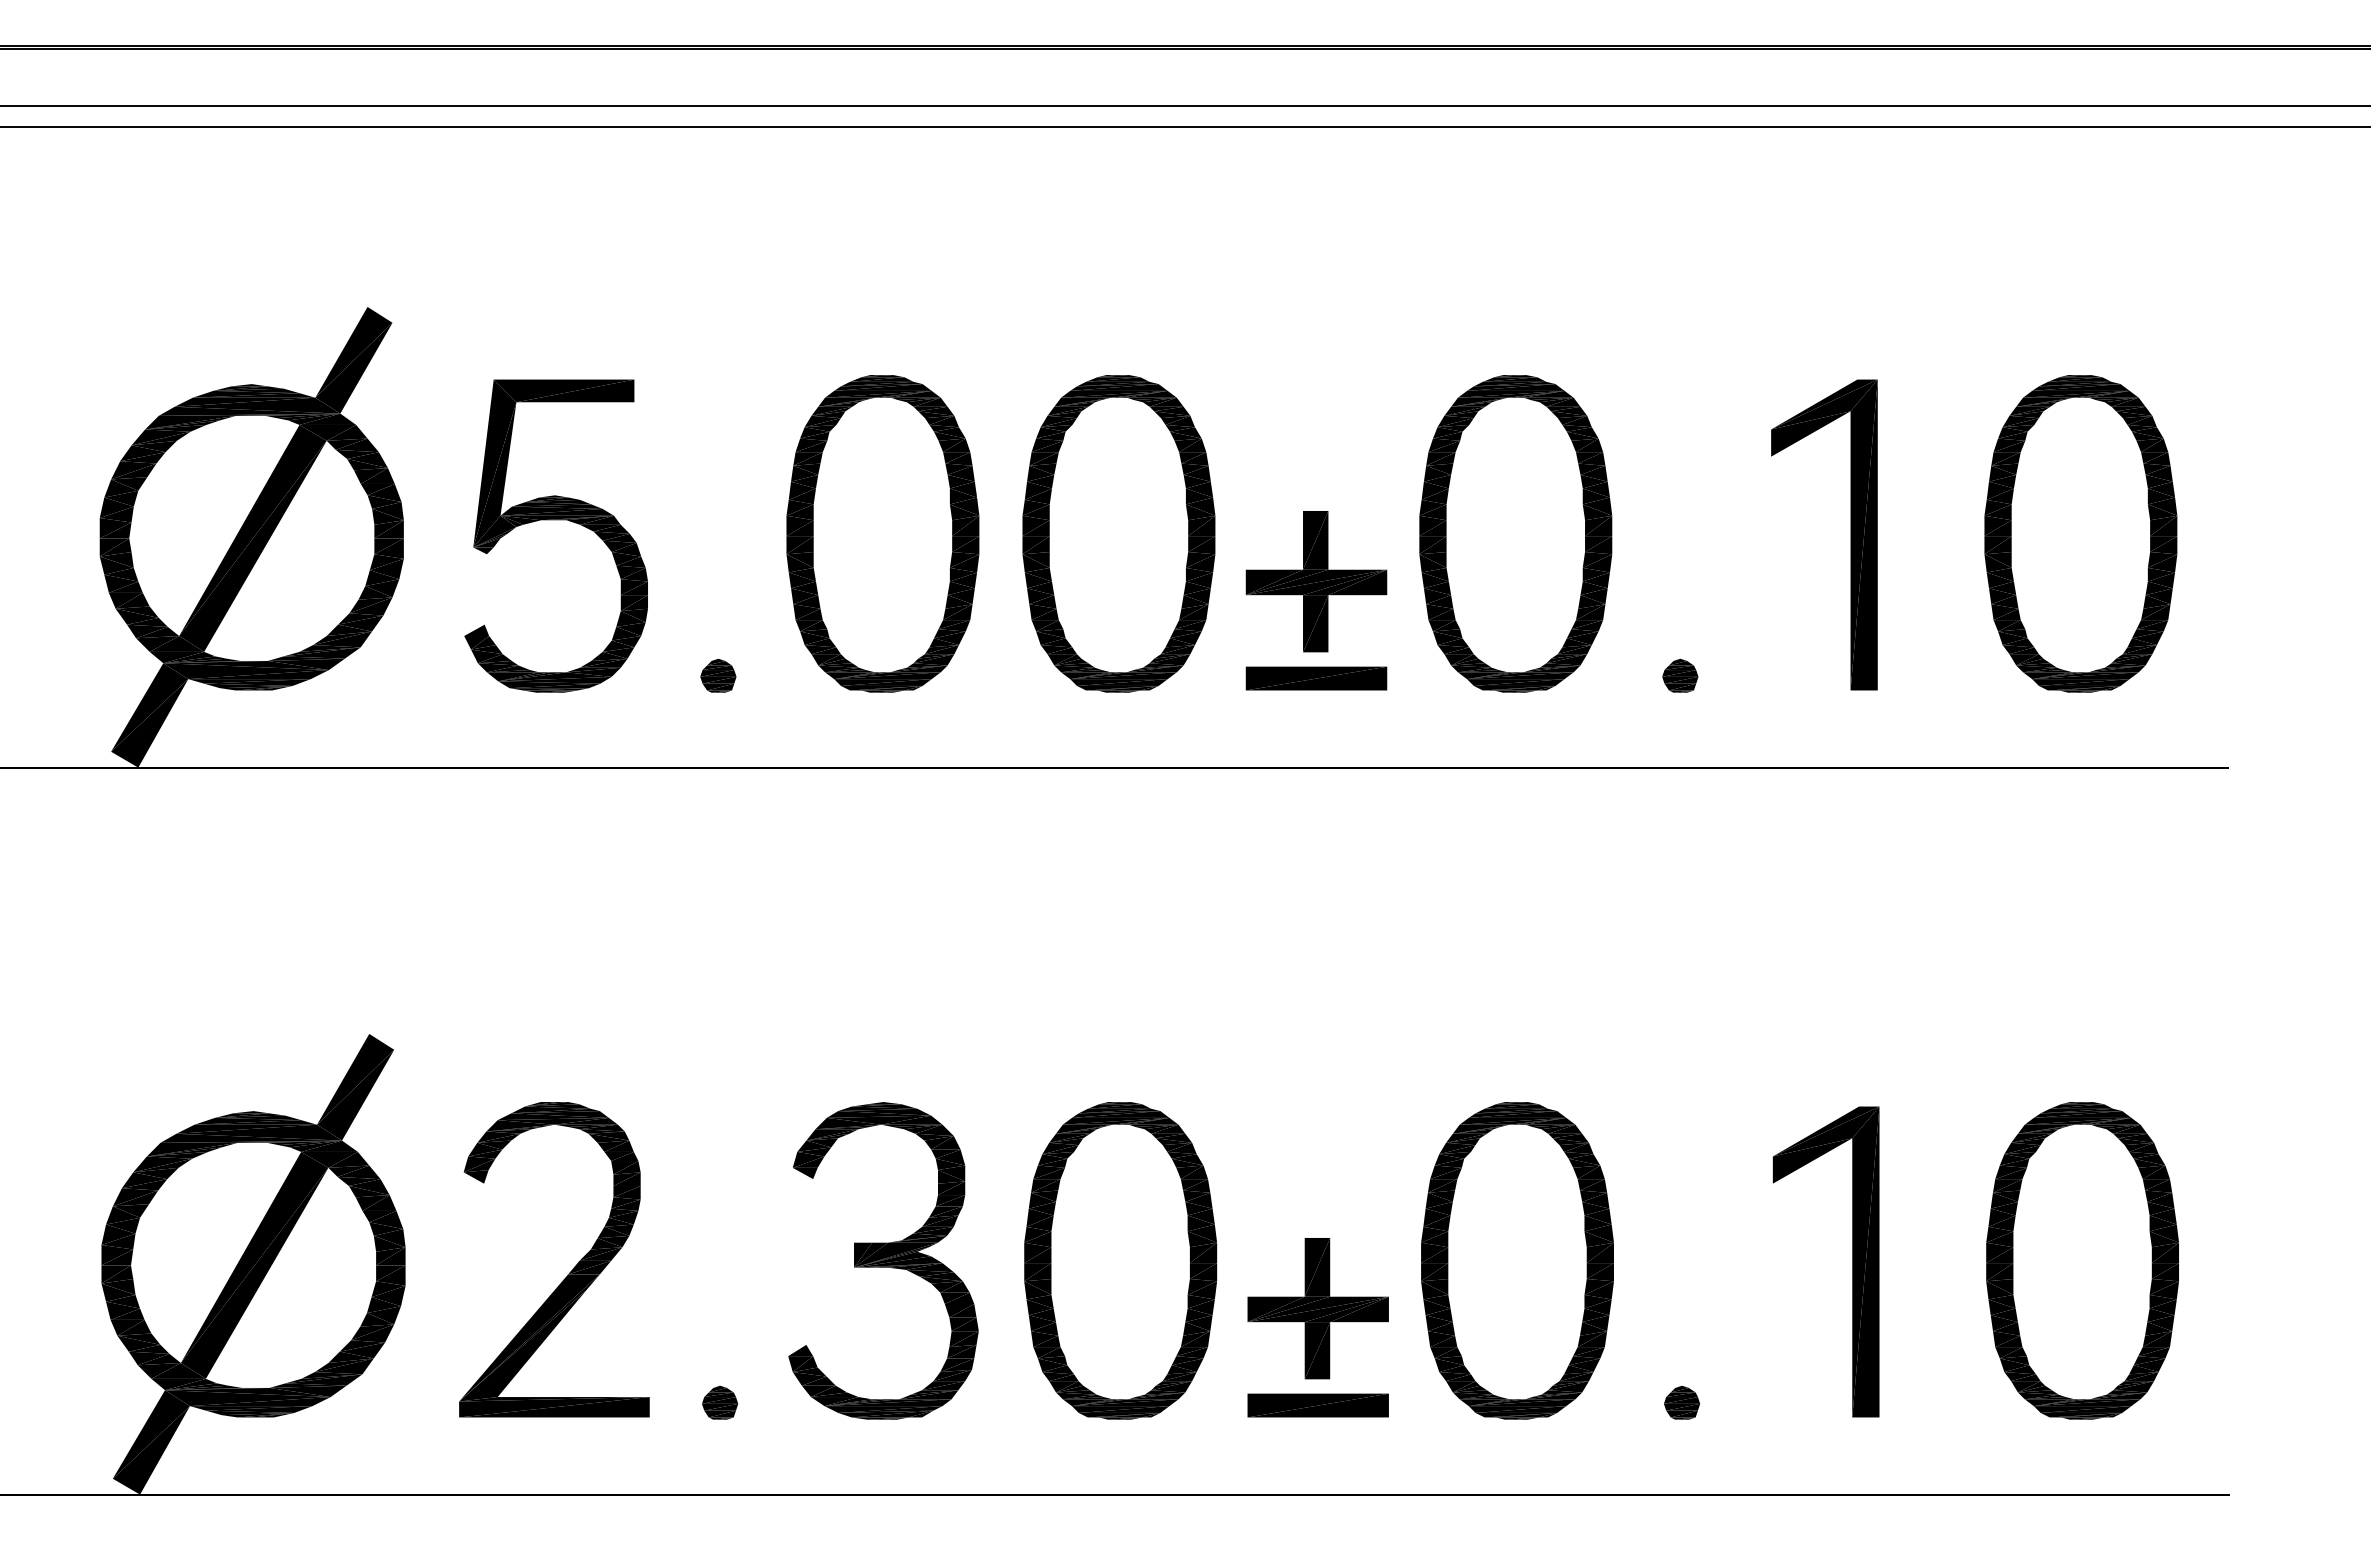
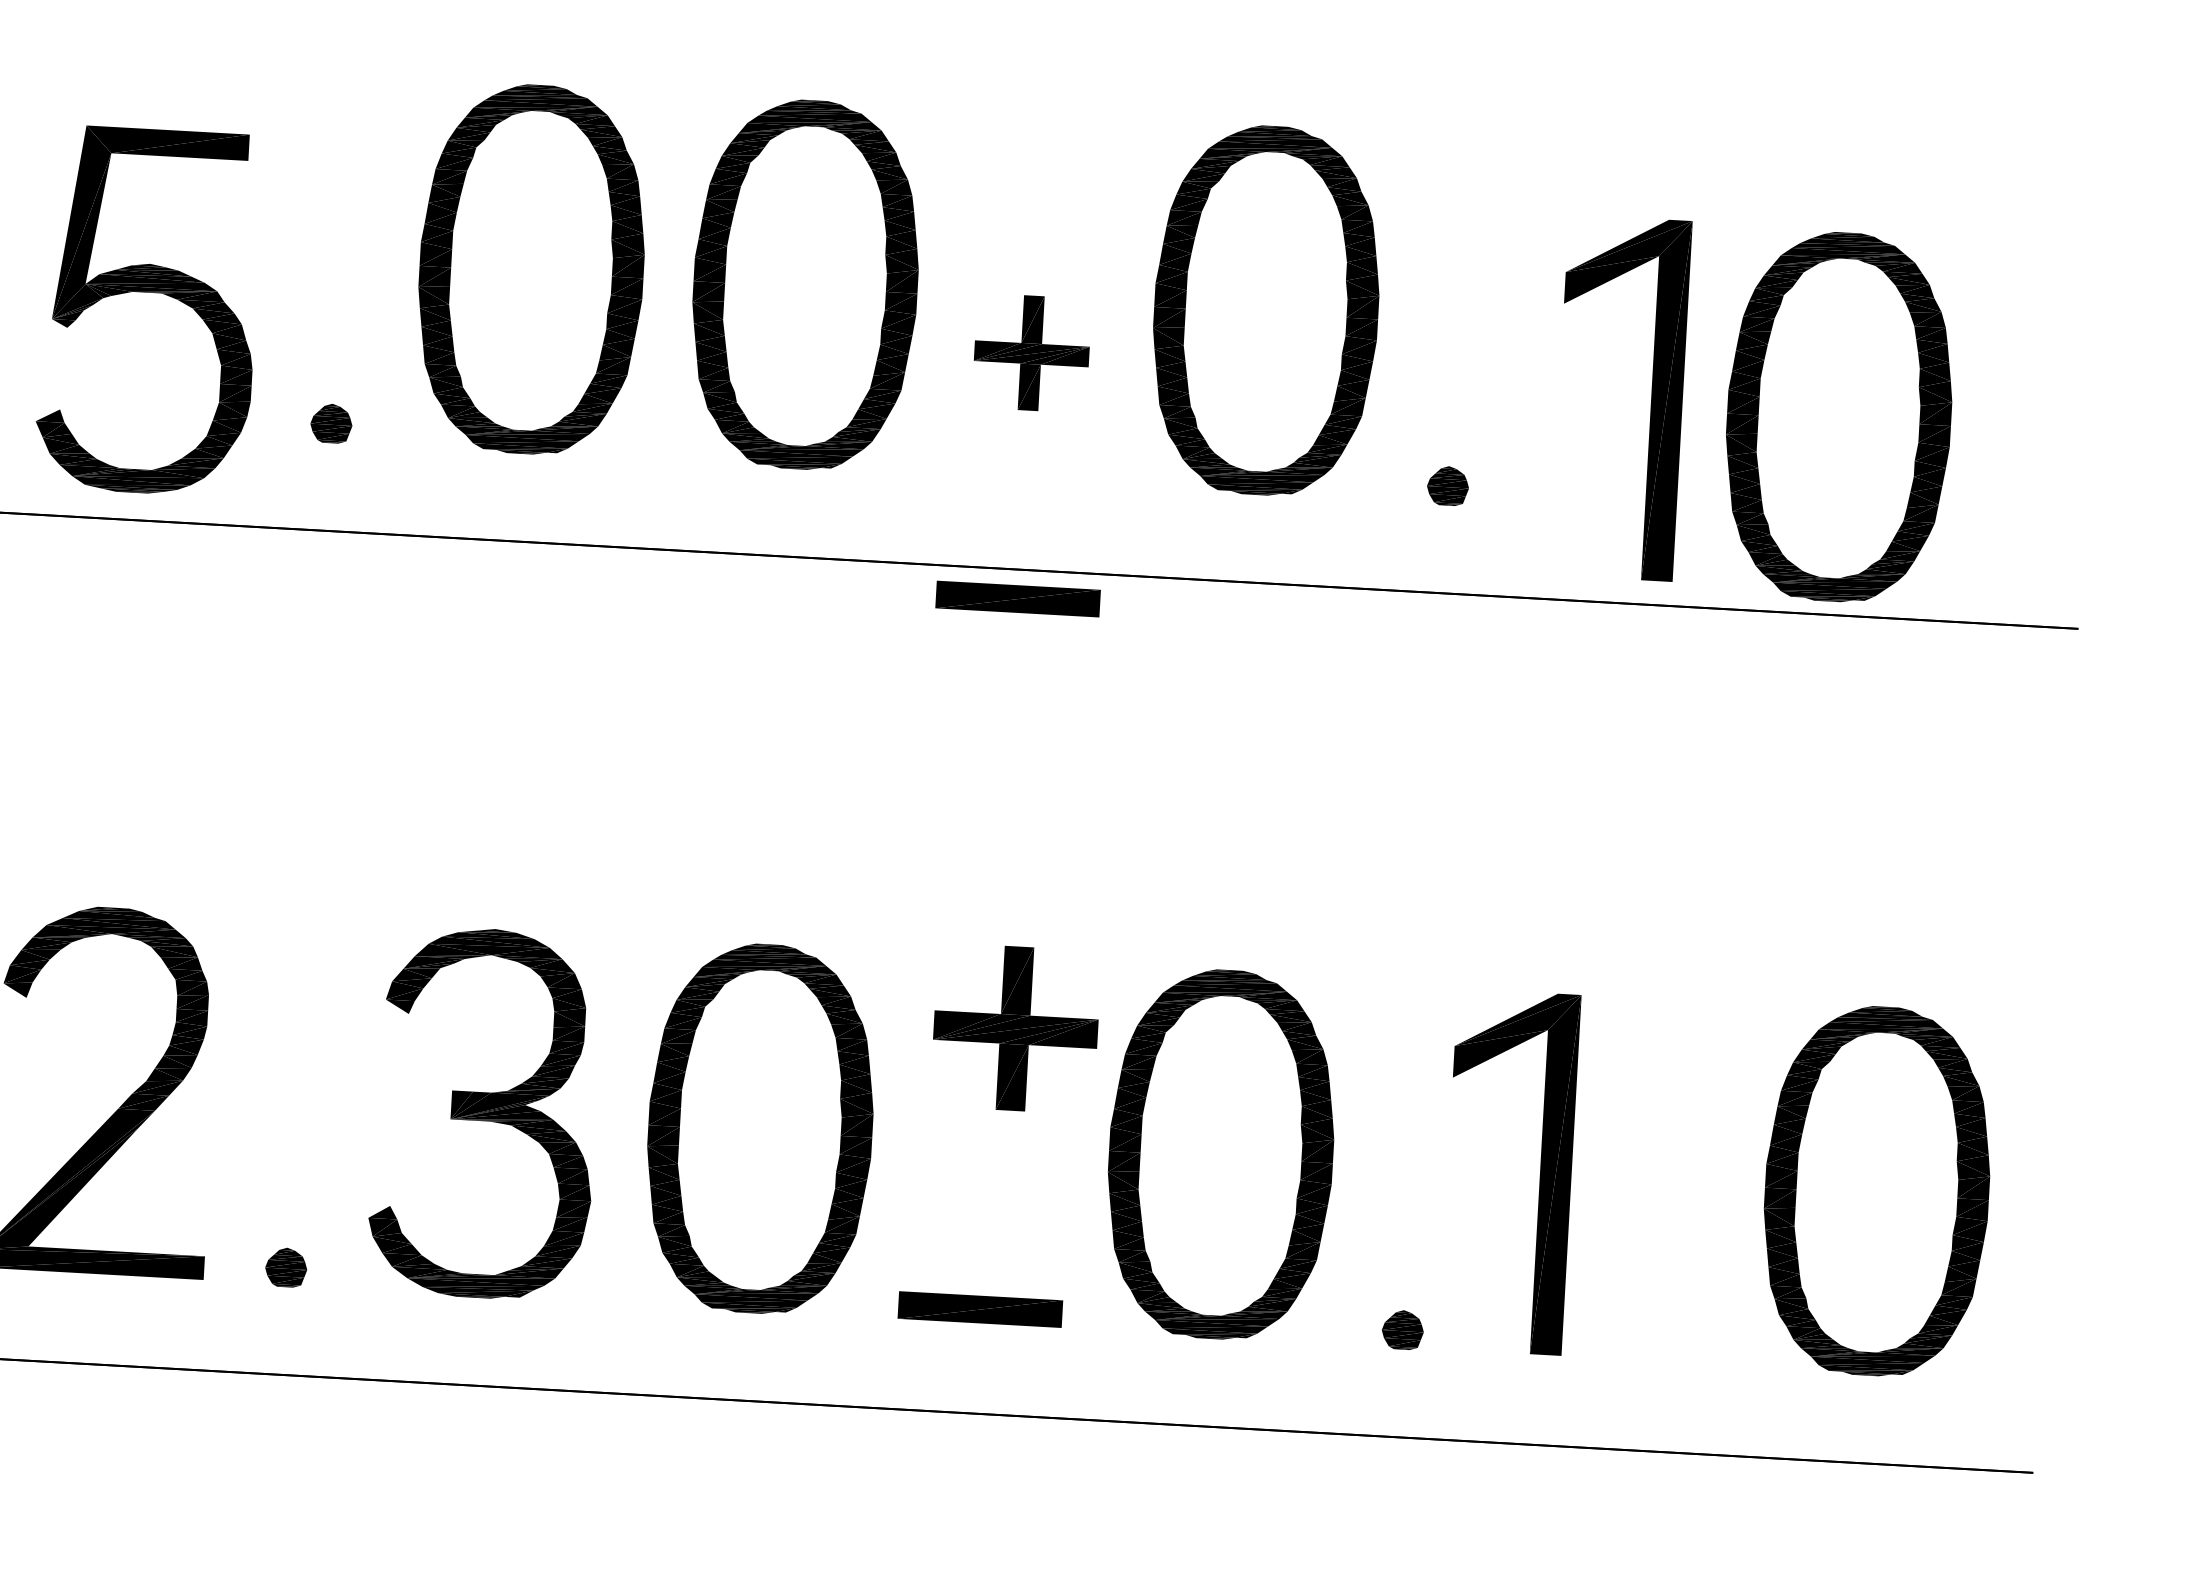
part: (555, 520) -> (149, 293), moved
part: (2080, 533) -> (1838, 416), moved
part: (1850, 534) -> (1651, 399), moved
part: (1316, 581) -> (1031, 352), size x0.7
part: (1316, 678) -> (1018, 599), moved
part: (1852, 1261) -> (1540, 1173), moved
part: (1317, 1308) -> (1015, 1028), moved

